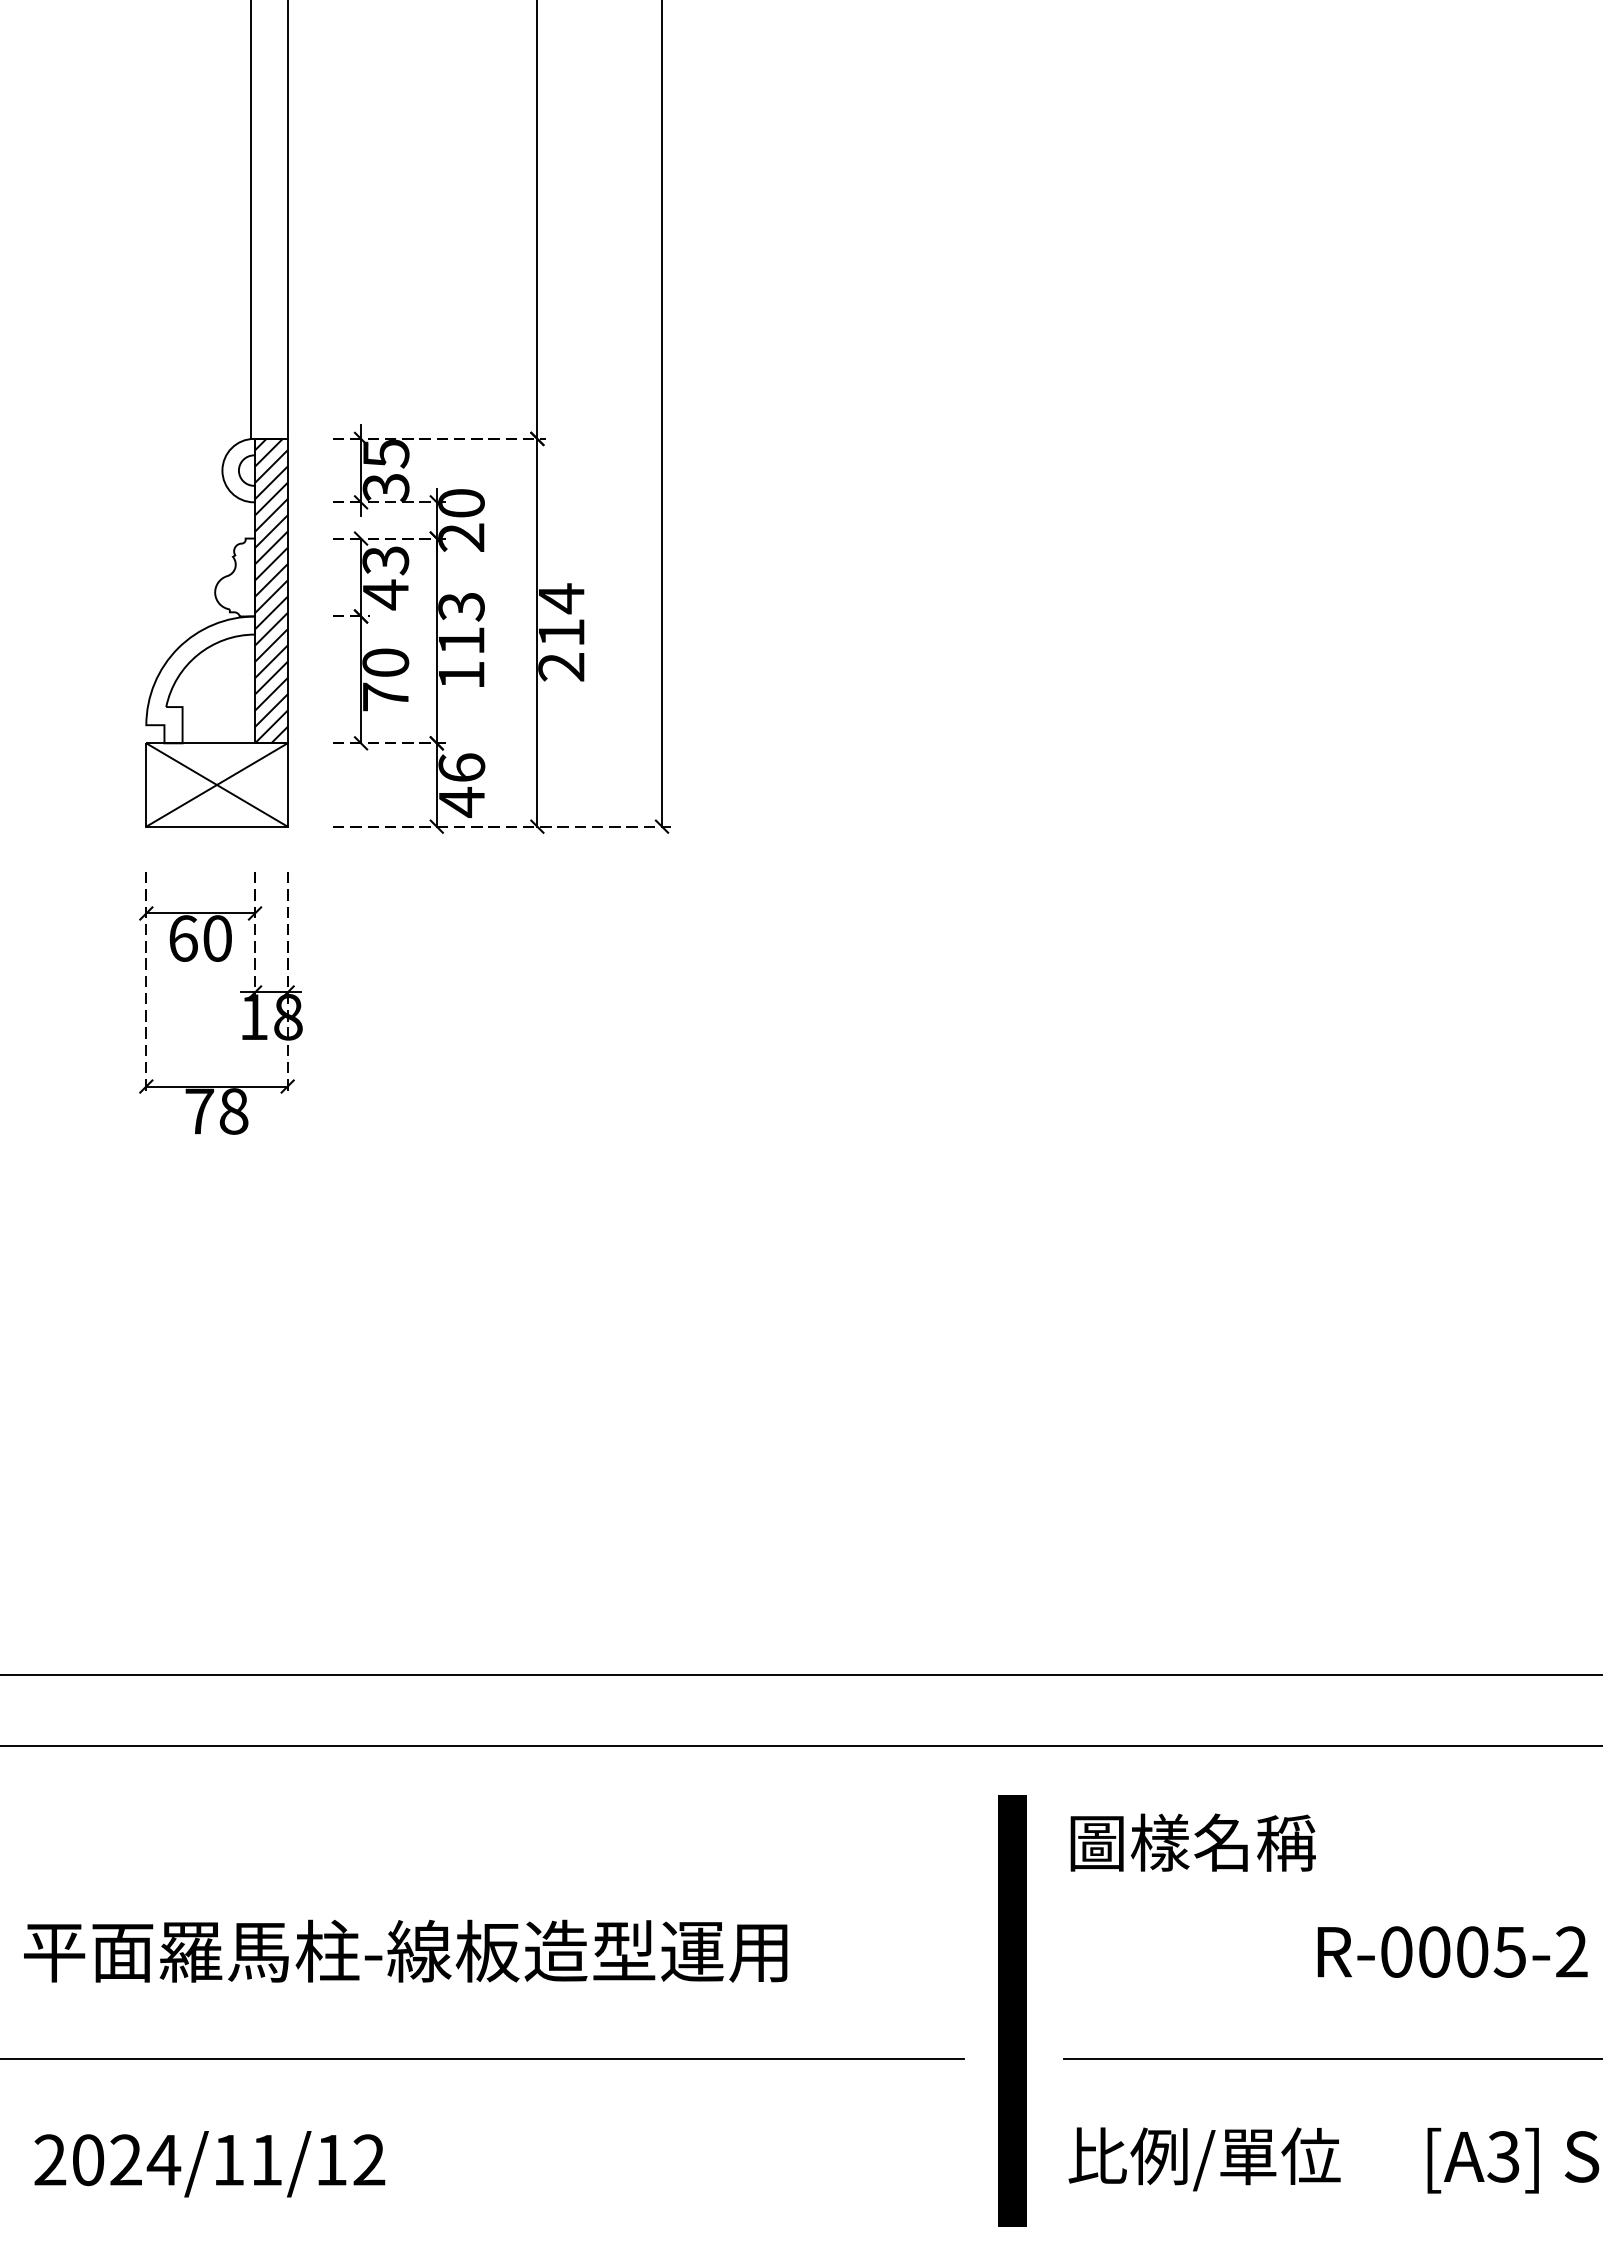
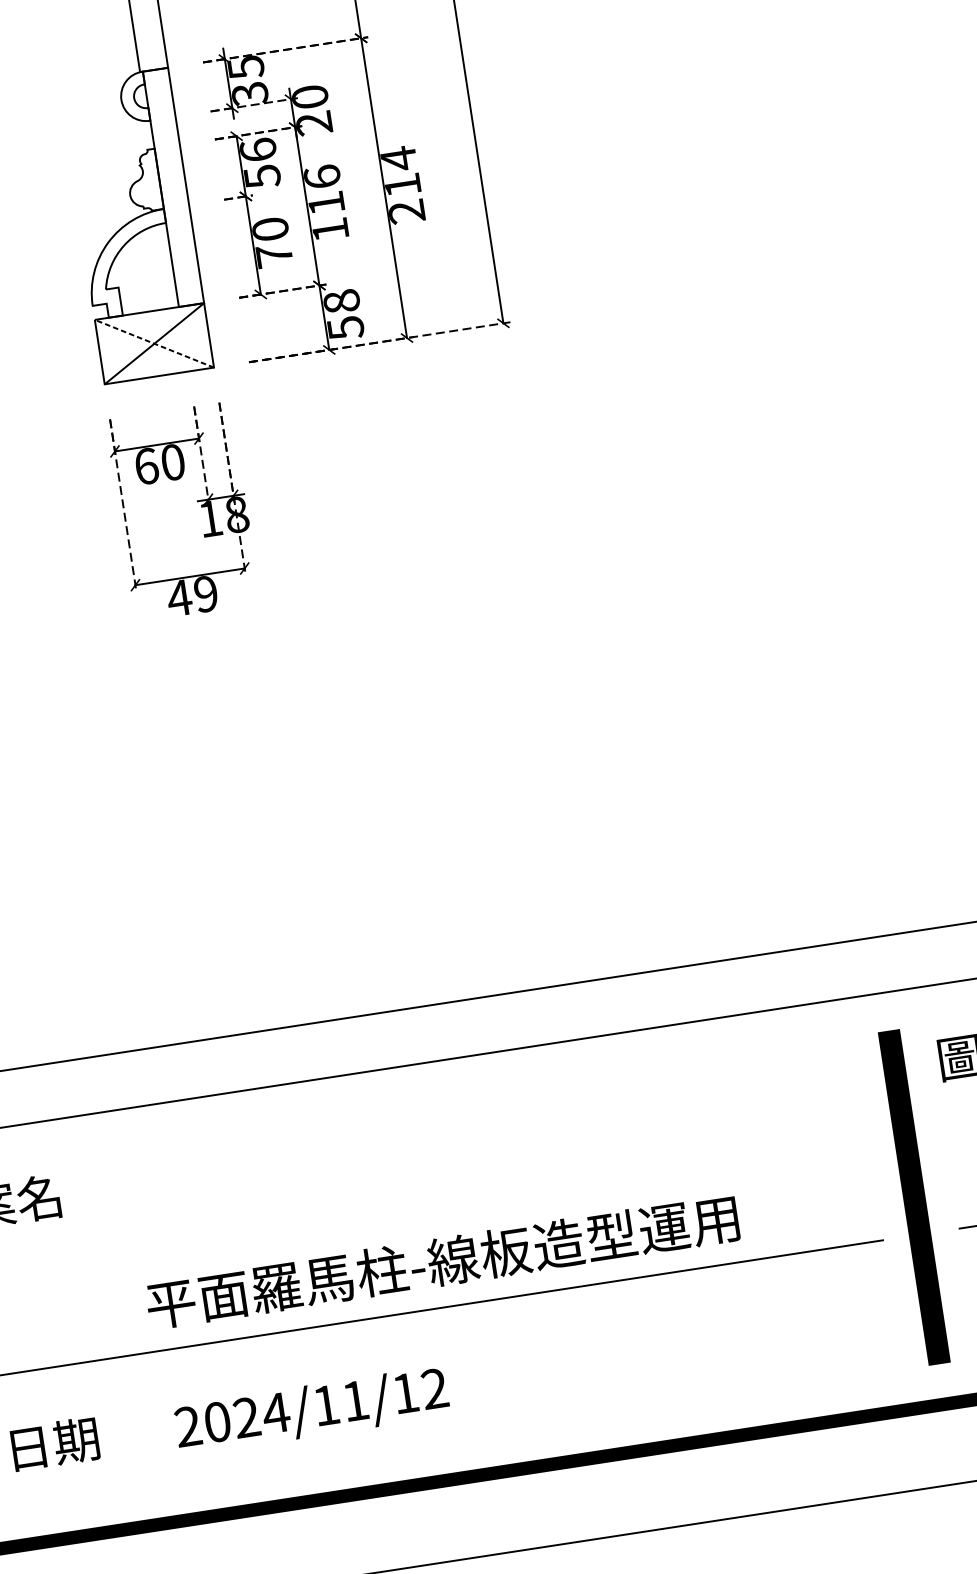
text: (385, 577) -> (260, 163), 43 -> 56
hatch: (271, 590) -> (173, 186), removed
text: (461, 606) -> (322, 176), 113 -> 116
line: (216, 784) -> (153, 343), solid -> dashed
text: (461, 785) -> (343, 315), 46 -> 58
text: (216, 1111) -> (192, 596), 78 -> 49
text: (405, 1950) -> (442, 1261), moved

